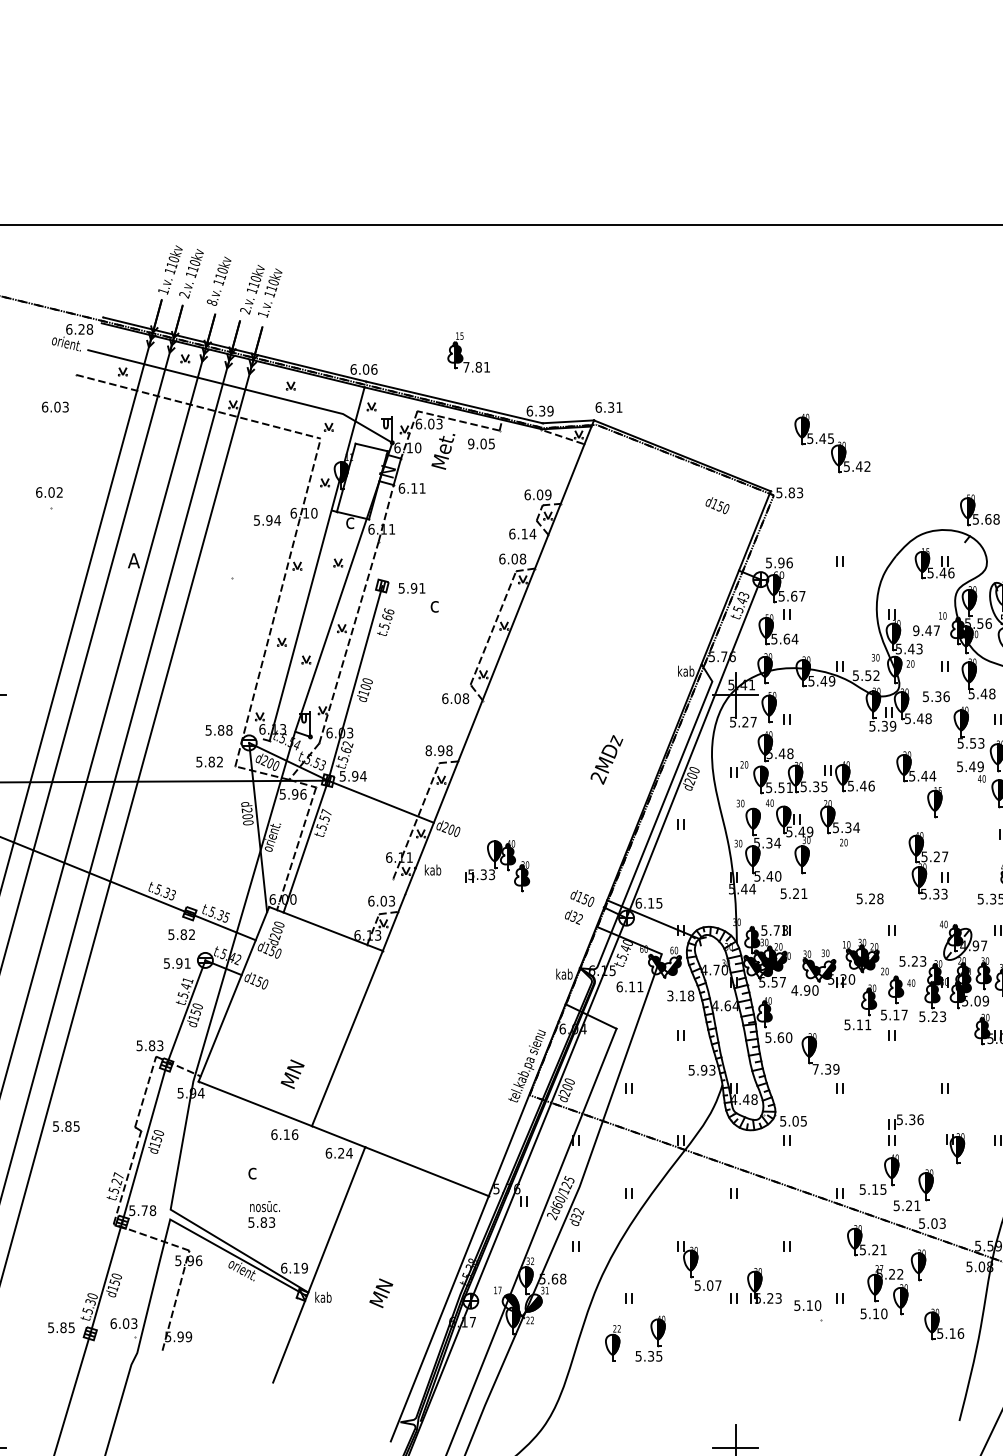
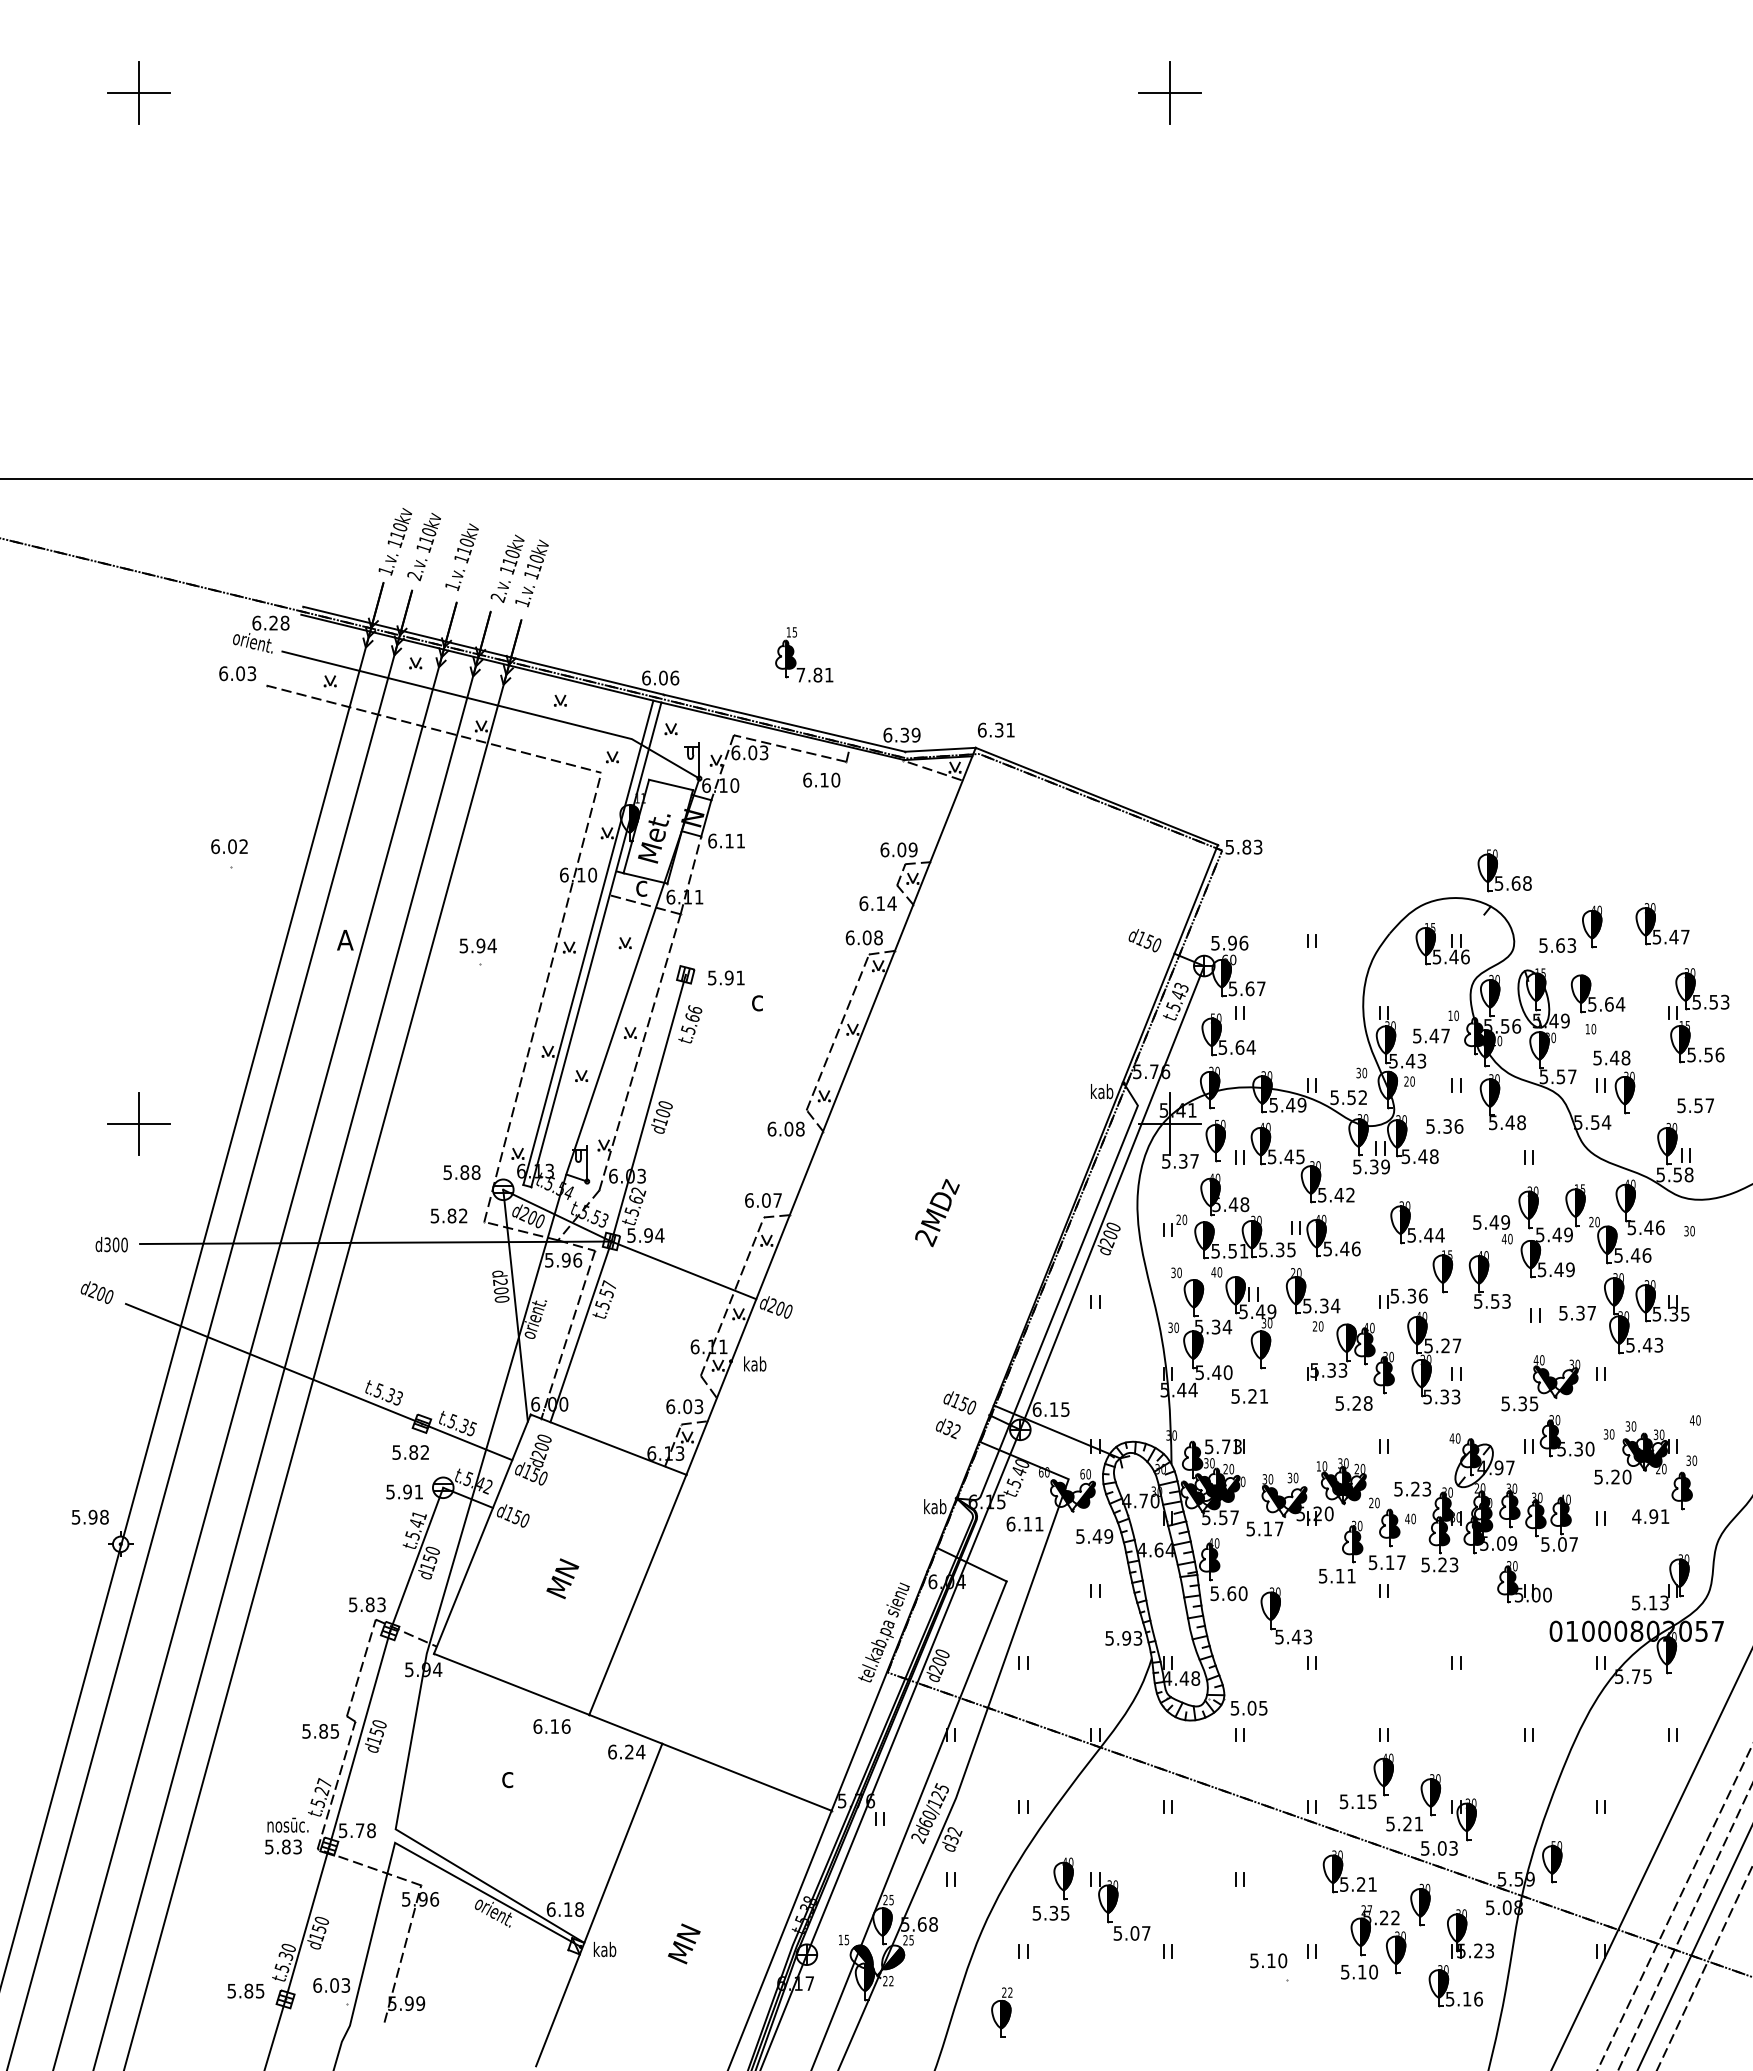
text: (212, 302) -> (452, 586), 8.v. -> 1.v.
text: (55, 407) -> (237, 673), moved
part: (832, 442) -> (1302, 1162), moved
text: (481, 443) -> (821, 779), 9.05 -> 6.10
text: (443, 451) -> (654, 838), moved
text: (717, 505) -> (1144, 940), moved
text: (266, 520) -> (477, 945), moved
line: (352, 534) -> (644, 904), added
line: (311, 562) -> (588, 942), added
text: (915, 630) -> (1416, 1035), 9.47 -> 5.47
text: (745, 722) -> (1183, 1161), 5.27 -> 5.37
part: (968, 727) -> (1489, 1279), moved
text: (439, 750) -> (763, 1200), 8.98 -> 6.07
text: (606, 760) -> (937, 1213), moved
part: (497, 866) -> (1350, 1358), moved
line: (398, 886) -> (708, 1386), added
text: (804, 990) -> (1264, 1528), 4.90 -> 5.17
text: (680, 995) -> (1094, 1536), 3.18 -> 5.49
text: (825, 1068) -> (1293, 1636), 7.39 -> 5.43
text: (292, 1074) -> (562, 1578), moved
part: (906, 1121) -> (1403, 1298), moved
text: (66, 1126) -> (320, 1731), moved
part: (955, 1148) -> (1463, 1819), moved
text: (263, 1214) -> (286, 1835), moved
text: (530, 1260) -> (888, 1899), 32 -> 25
text: (304, 1268) -> (579, 1909), 6.19 -> 6.18
part: (764, 1285) -> (1470, 1933), moved
text: (499, 1290) -> (846, 1940), 17 -> 15
text: (544, 1290) -> (908, 1940), 31 -> 25
part: (650, 1338) -> (1052, 1888), moved

